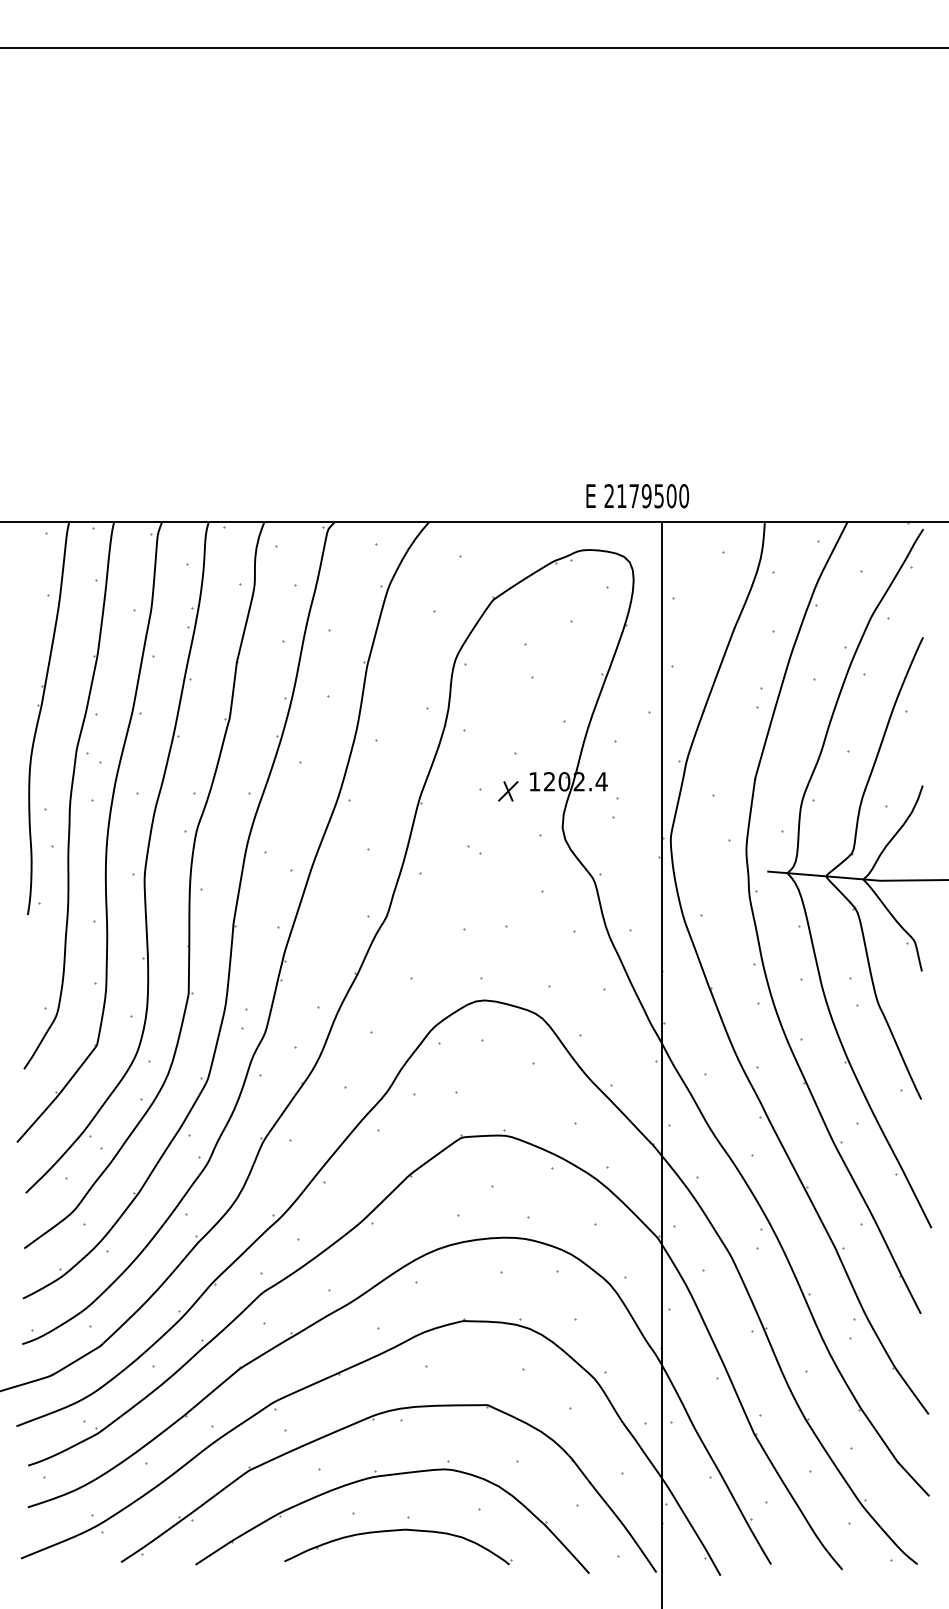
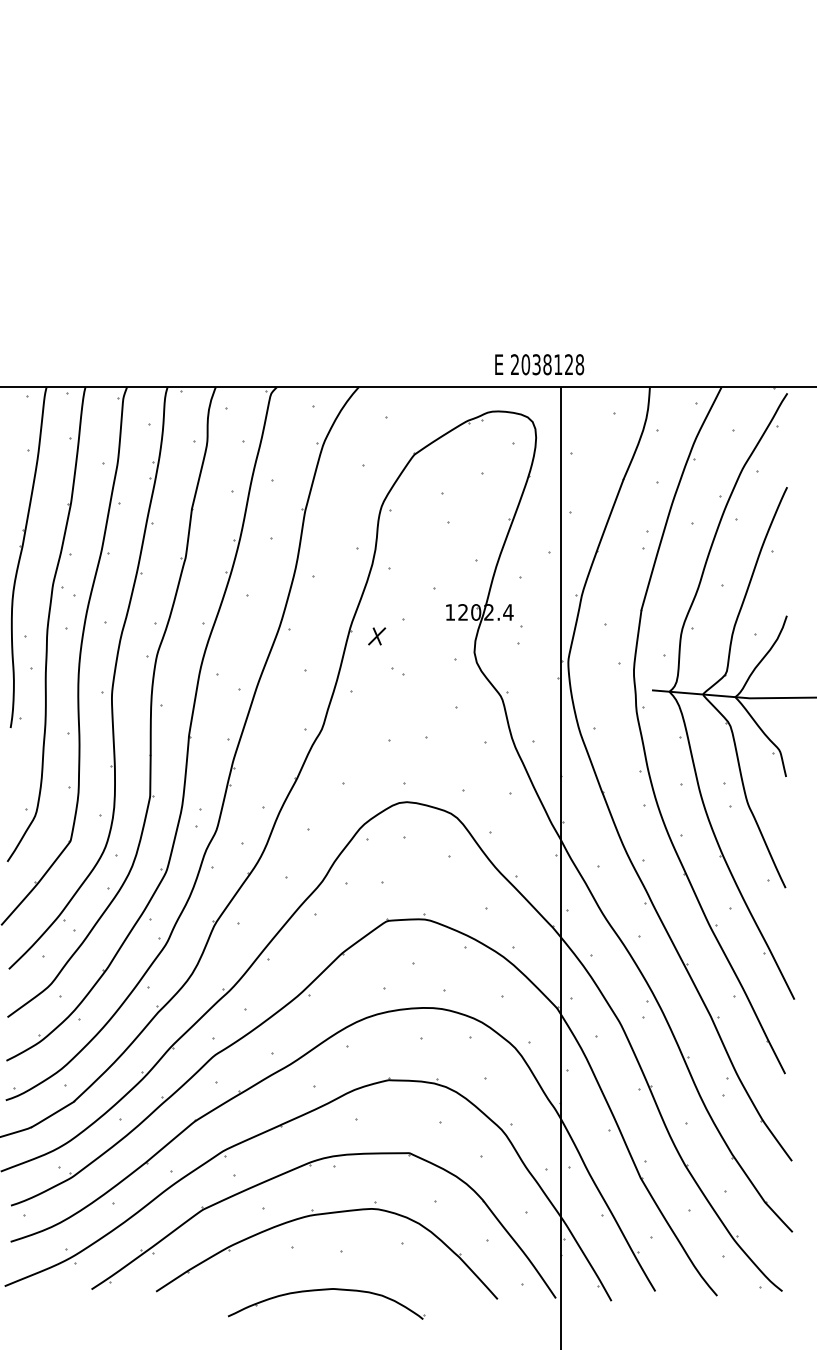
text: (653, 496) -> (553, 365), 2179500 -> 2038128
part: (508, 791) -> (377, 636), moved
part: (397, 1531) -> (326, 1290), moved

